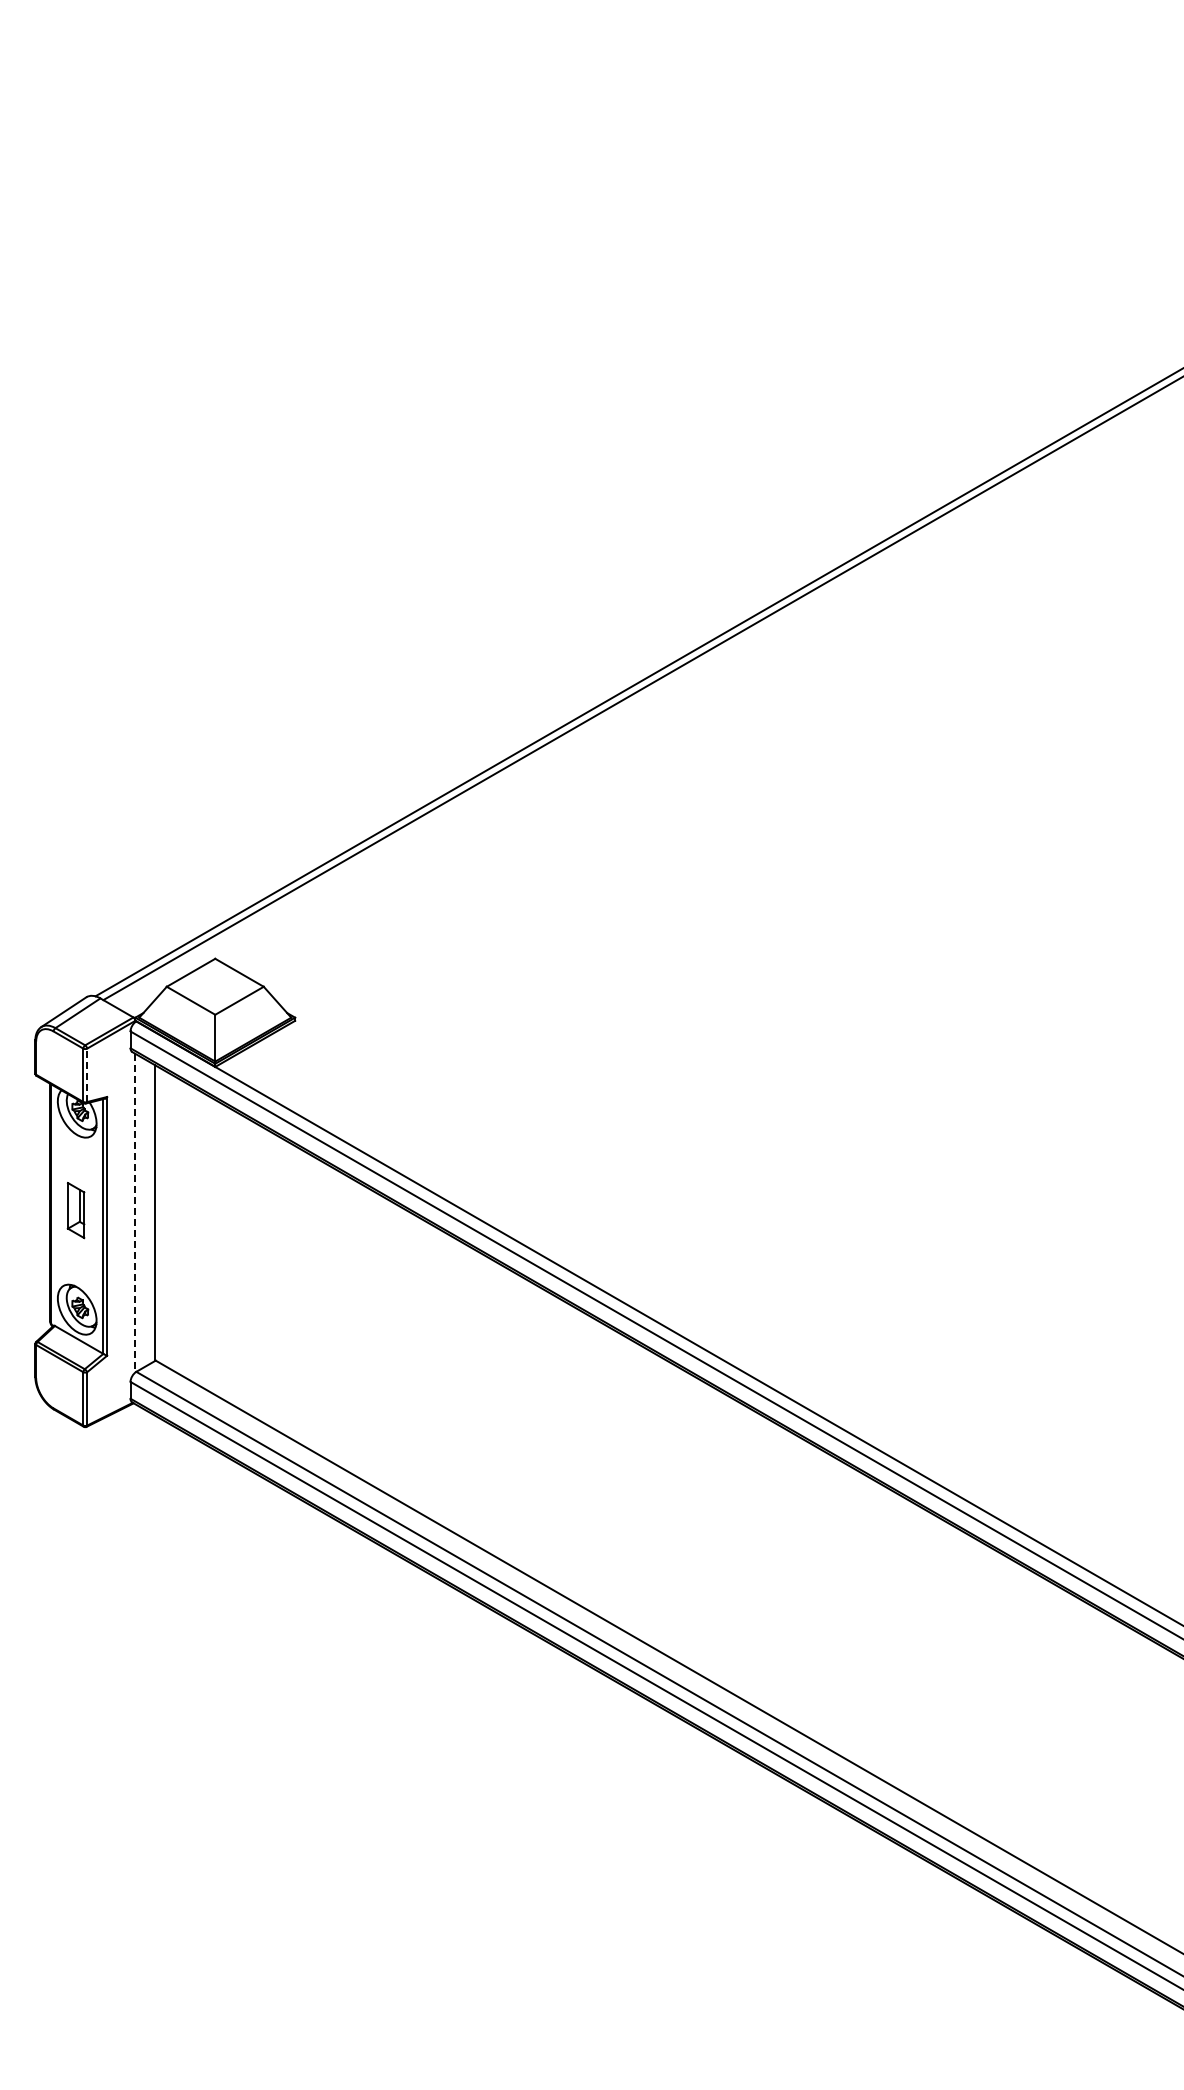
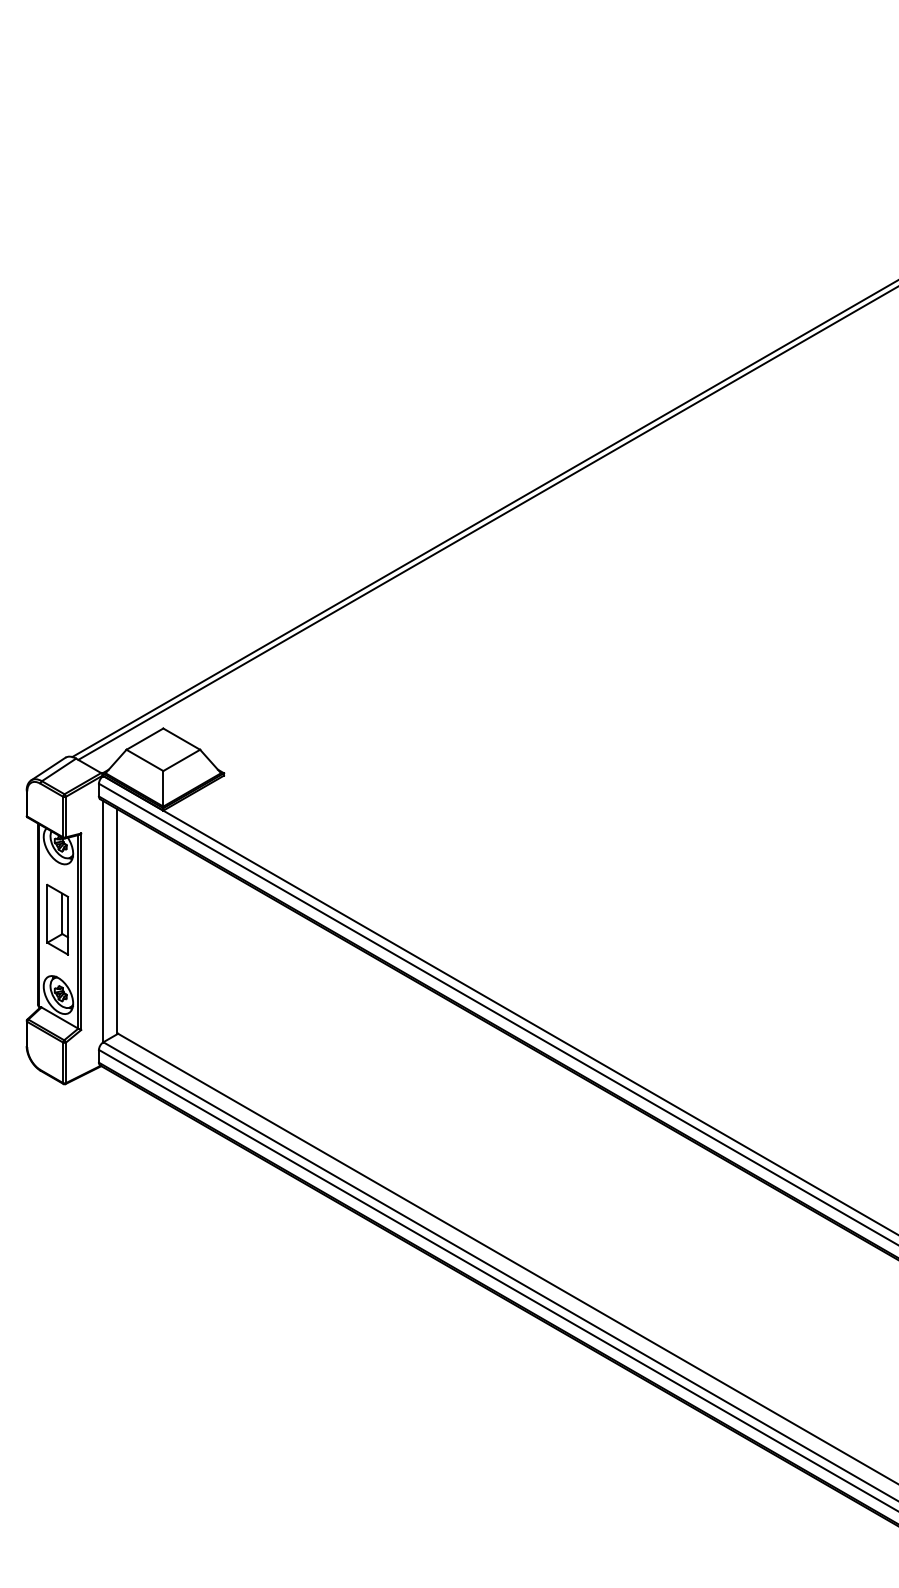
line: (87, 1075) -> (66, 817), dashed -> solid
part: (75, 1210) -> (57, 919), size x1.67
line: (135, 1213) -> (102, 921), dashed -> solid

